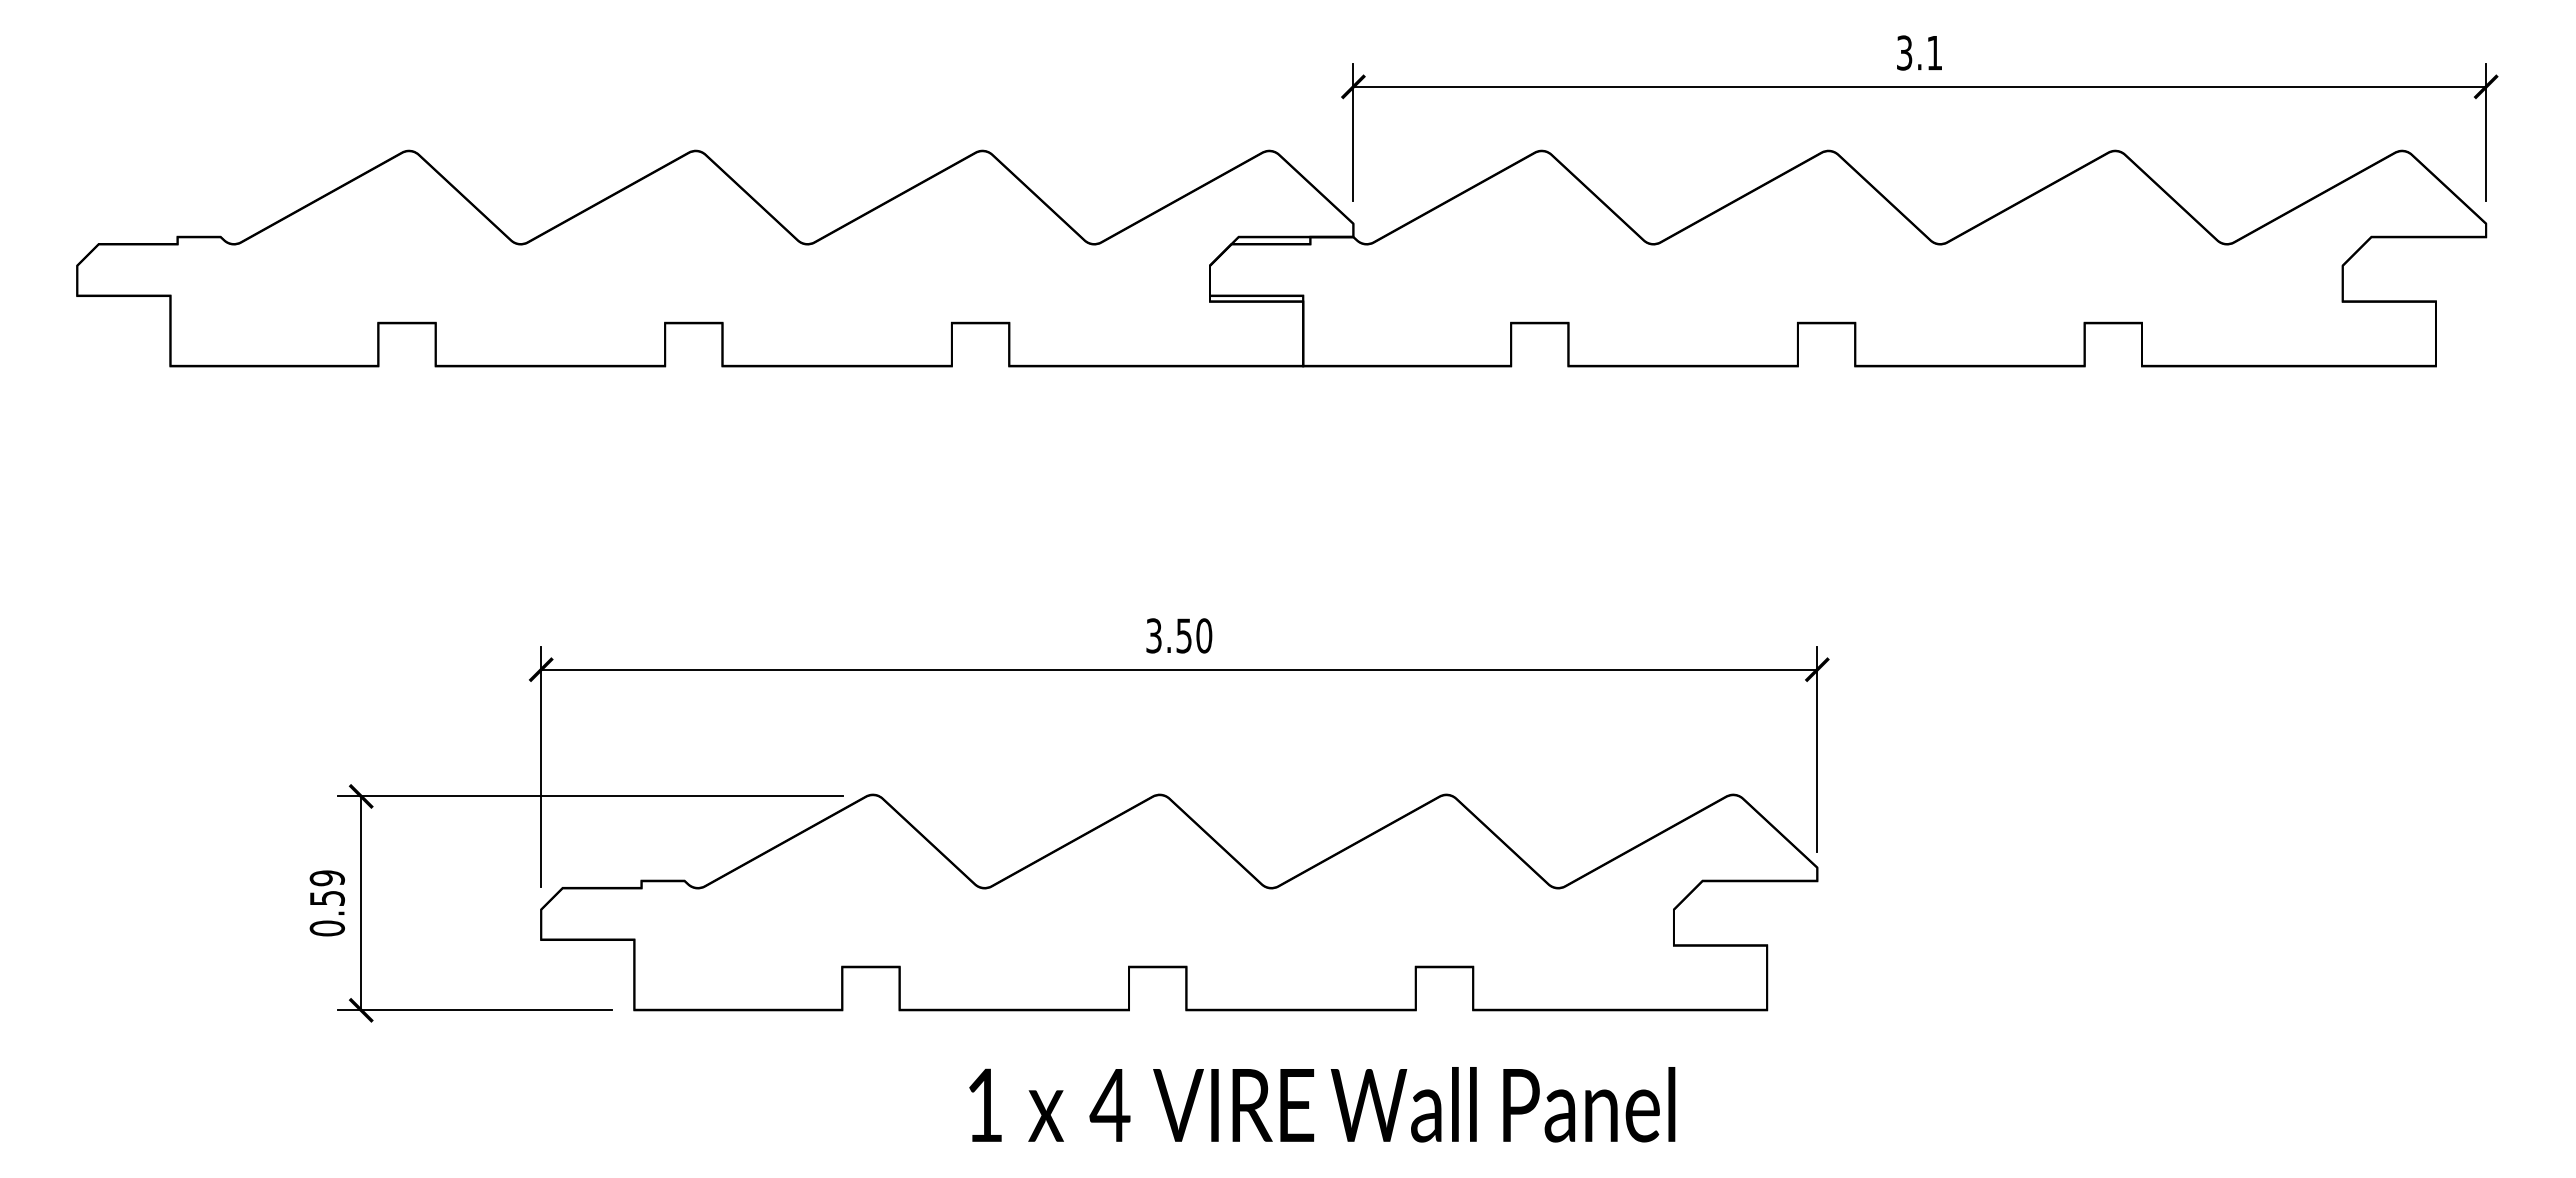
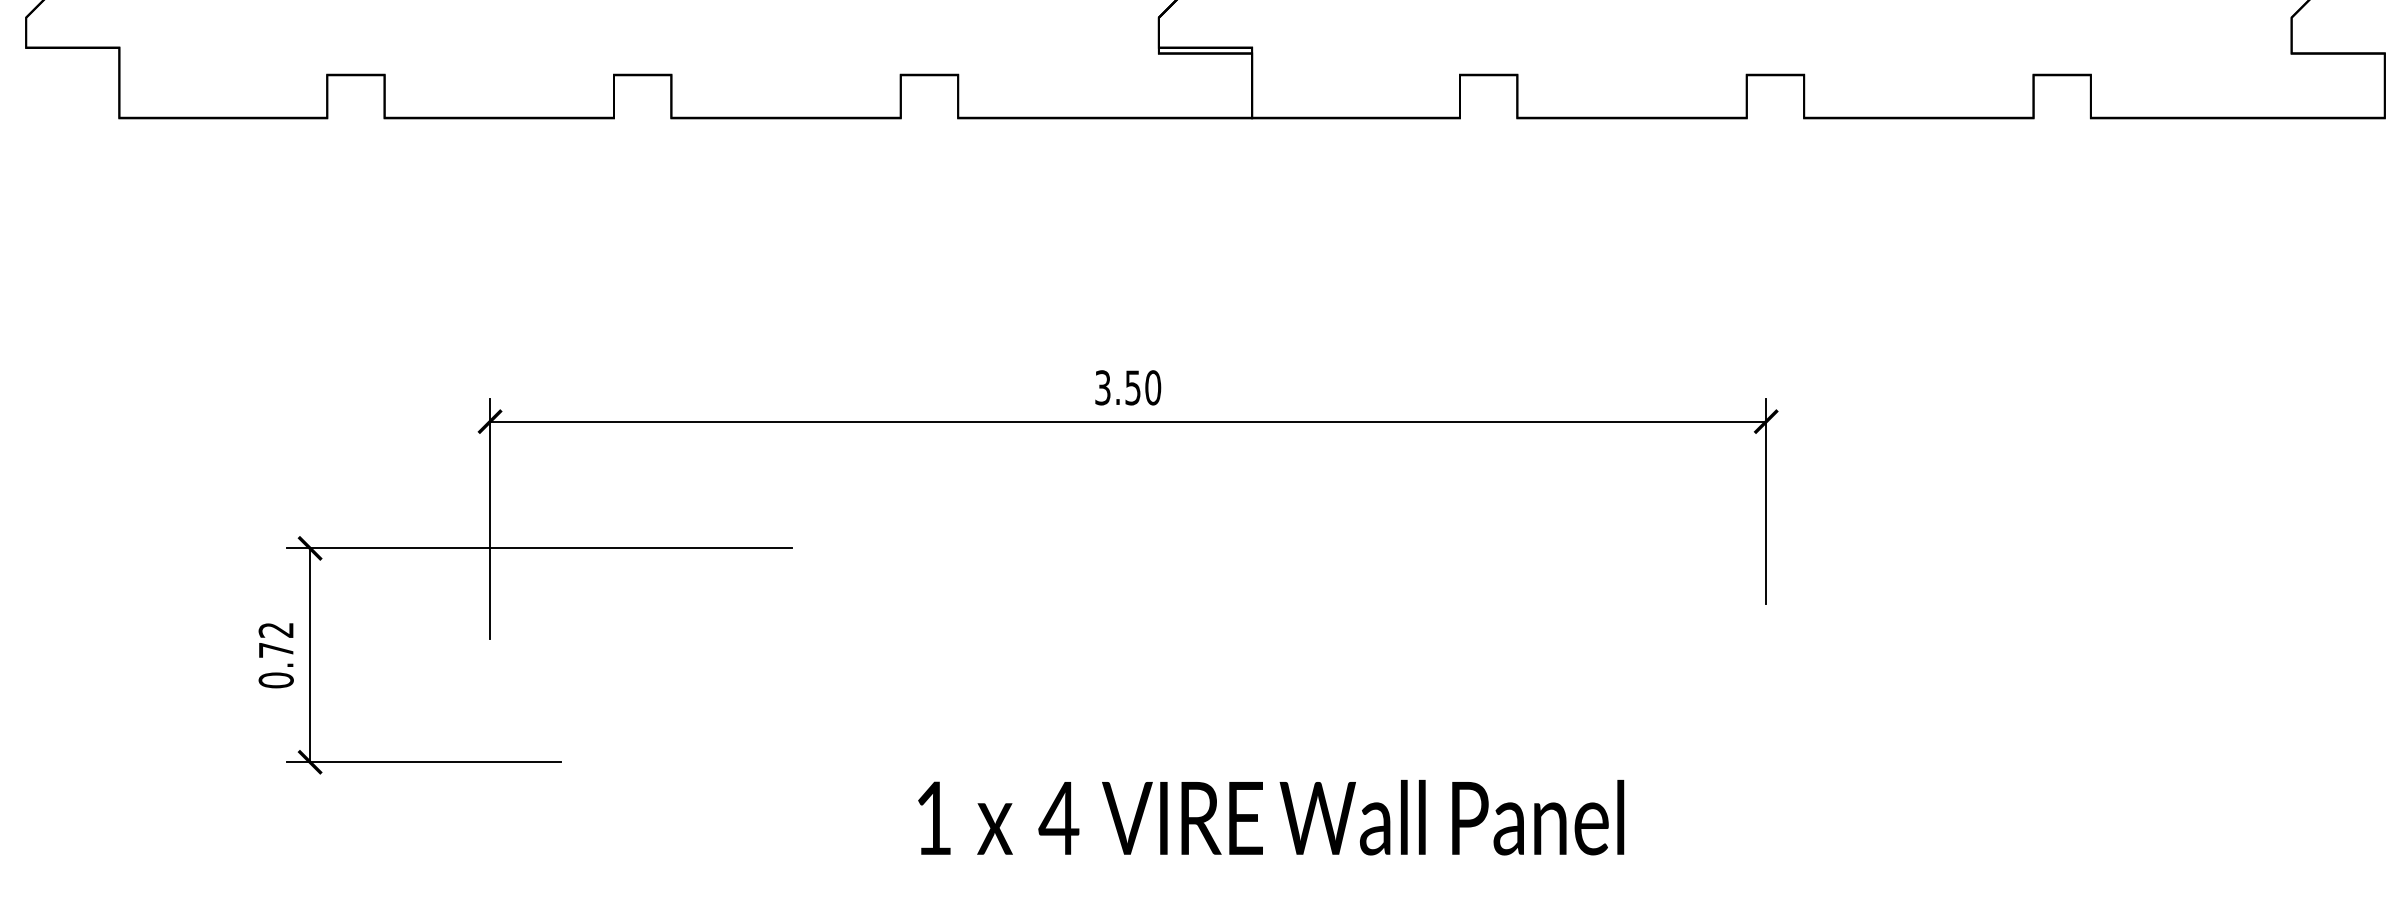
text: (326, 887) -> (275, 639), 0.59 -> 0.72
part: (1179, 902) -> (1128, 654), removed
text: (1322, 1104) -> (1271, 817), moved

